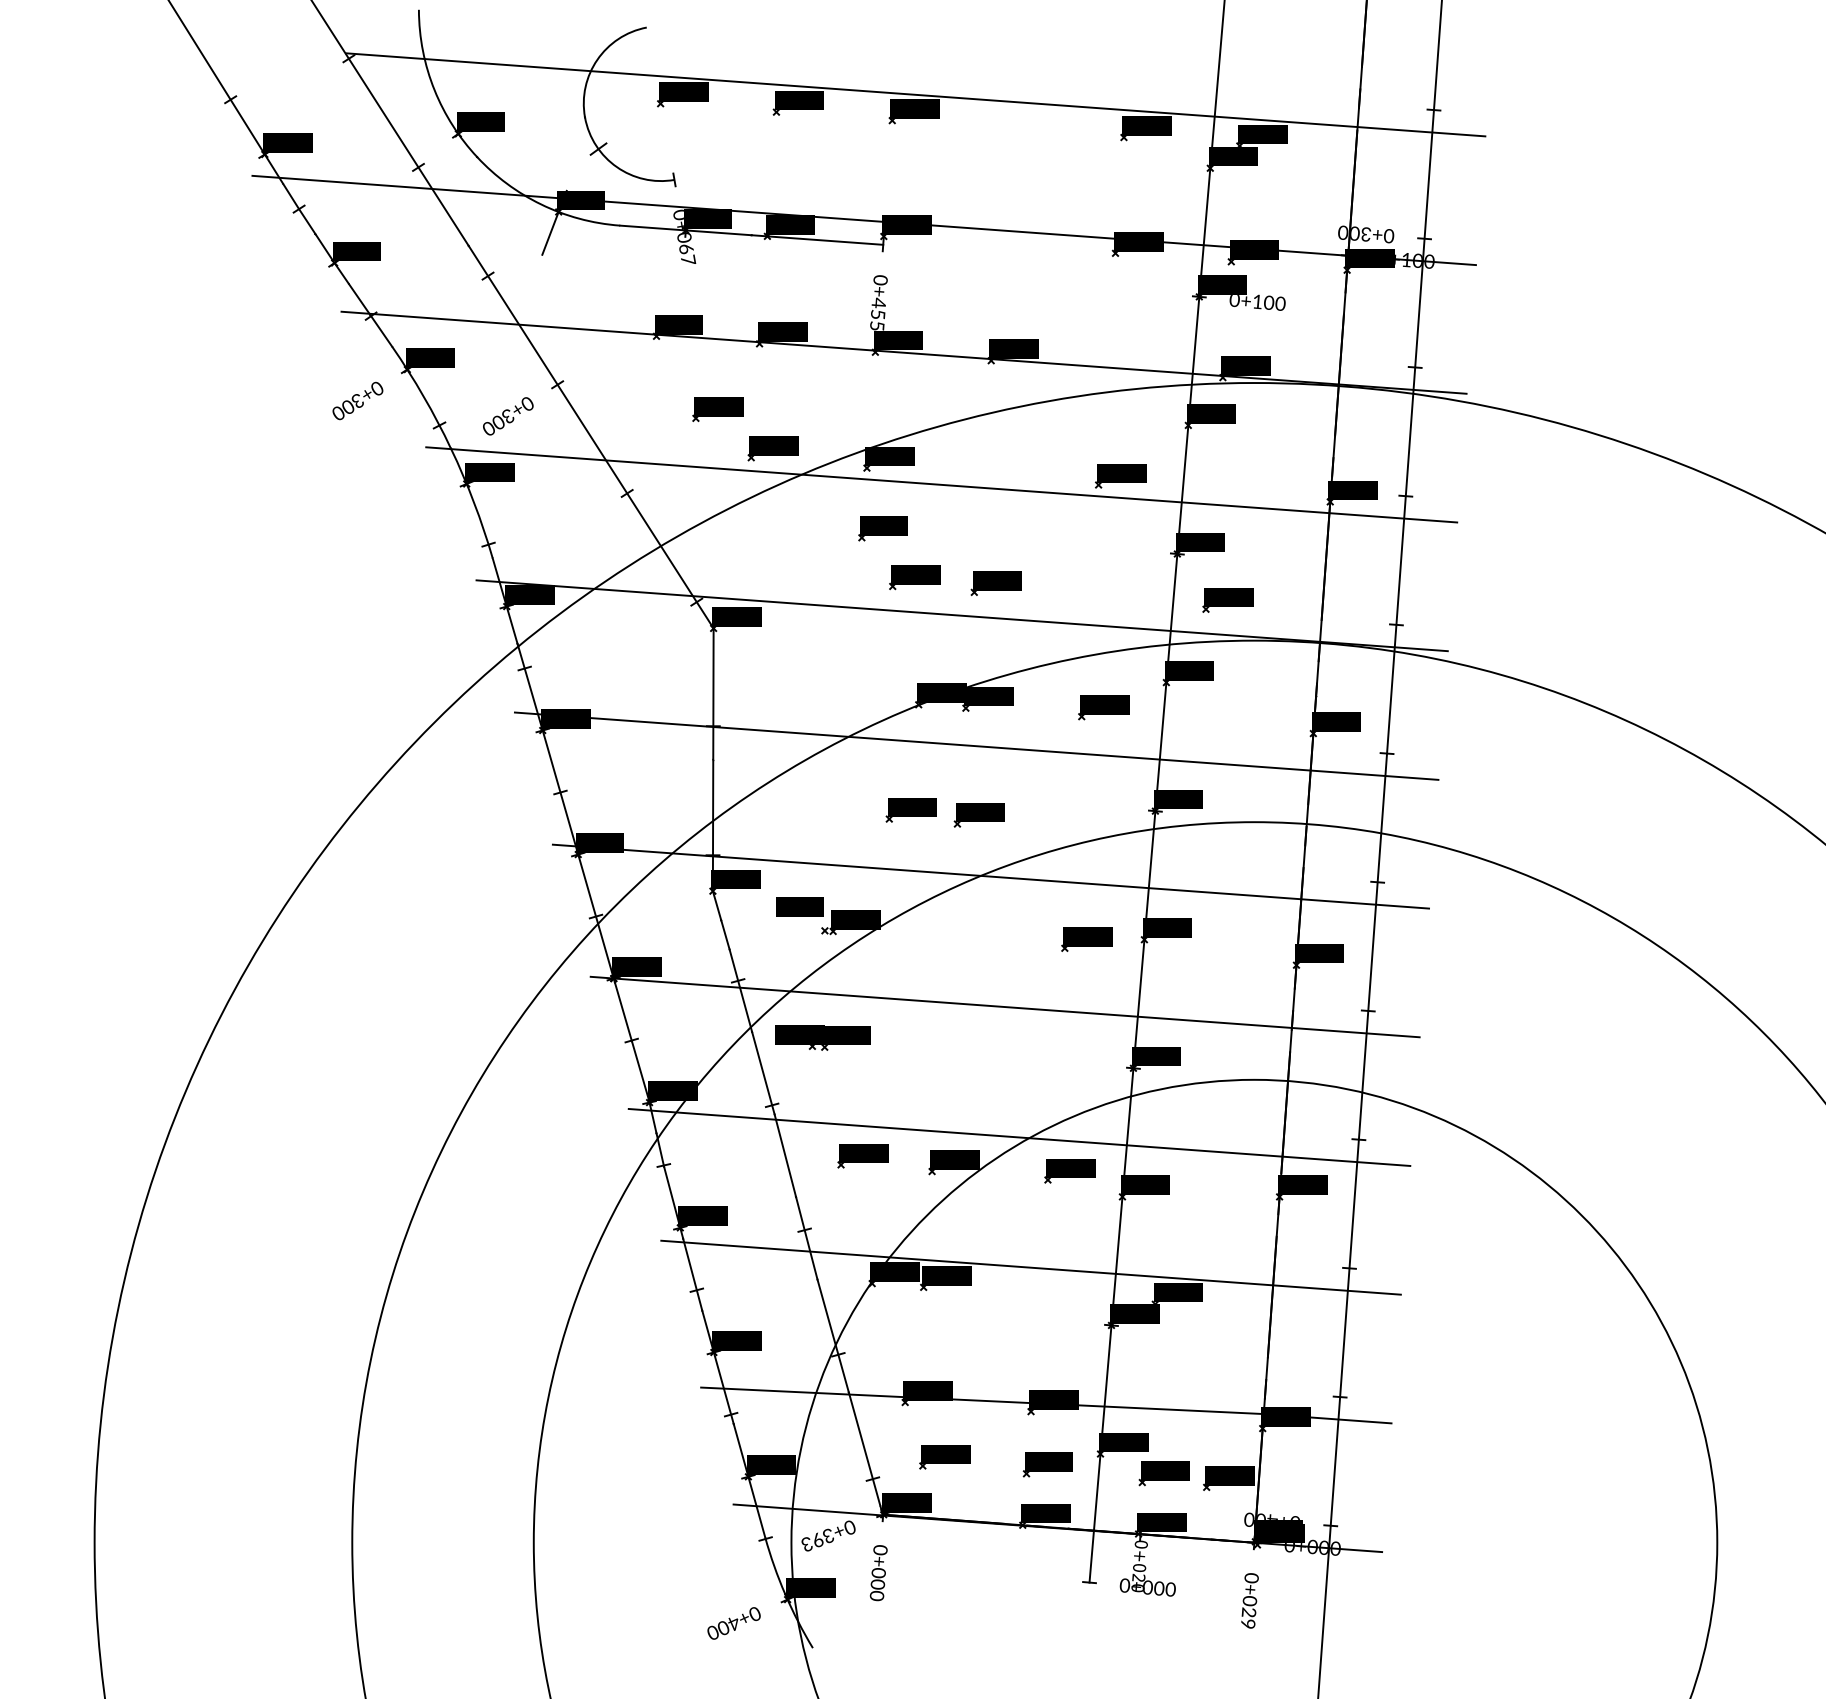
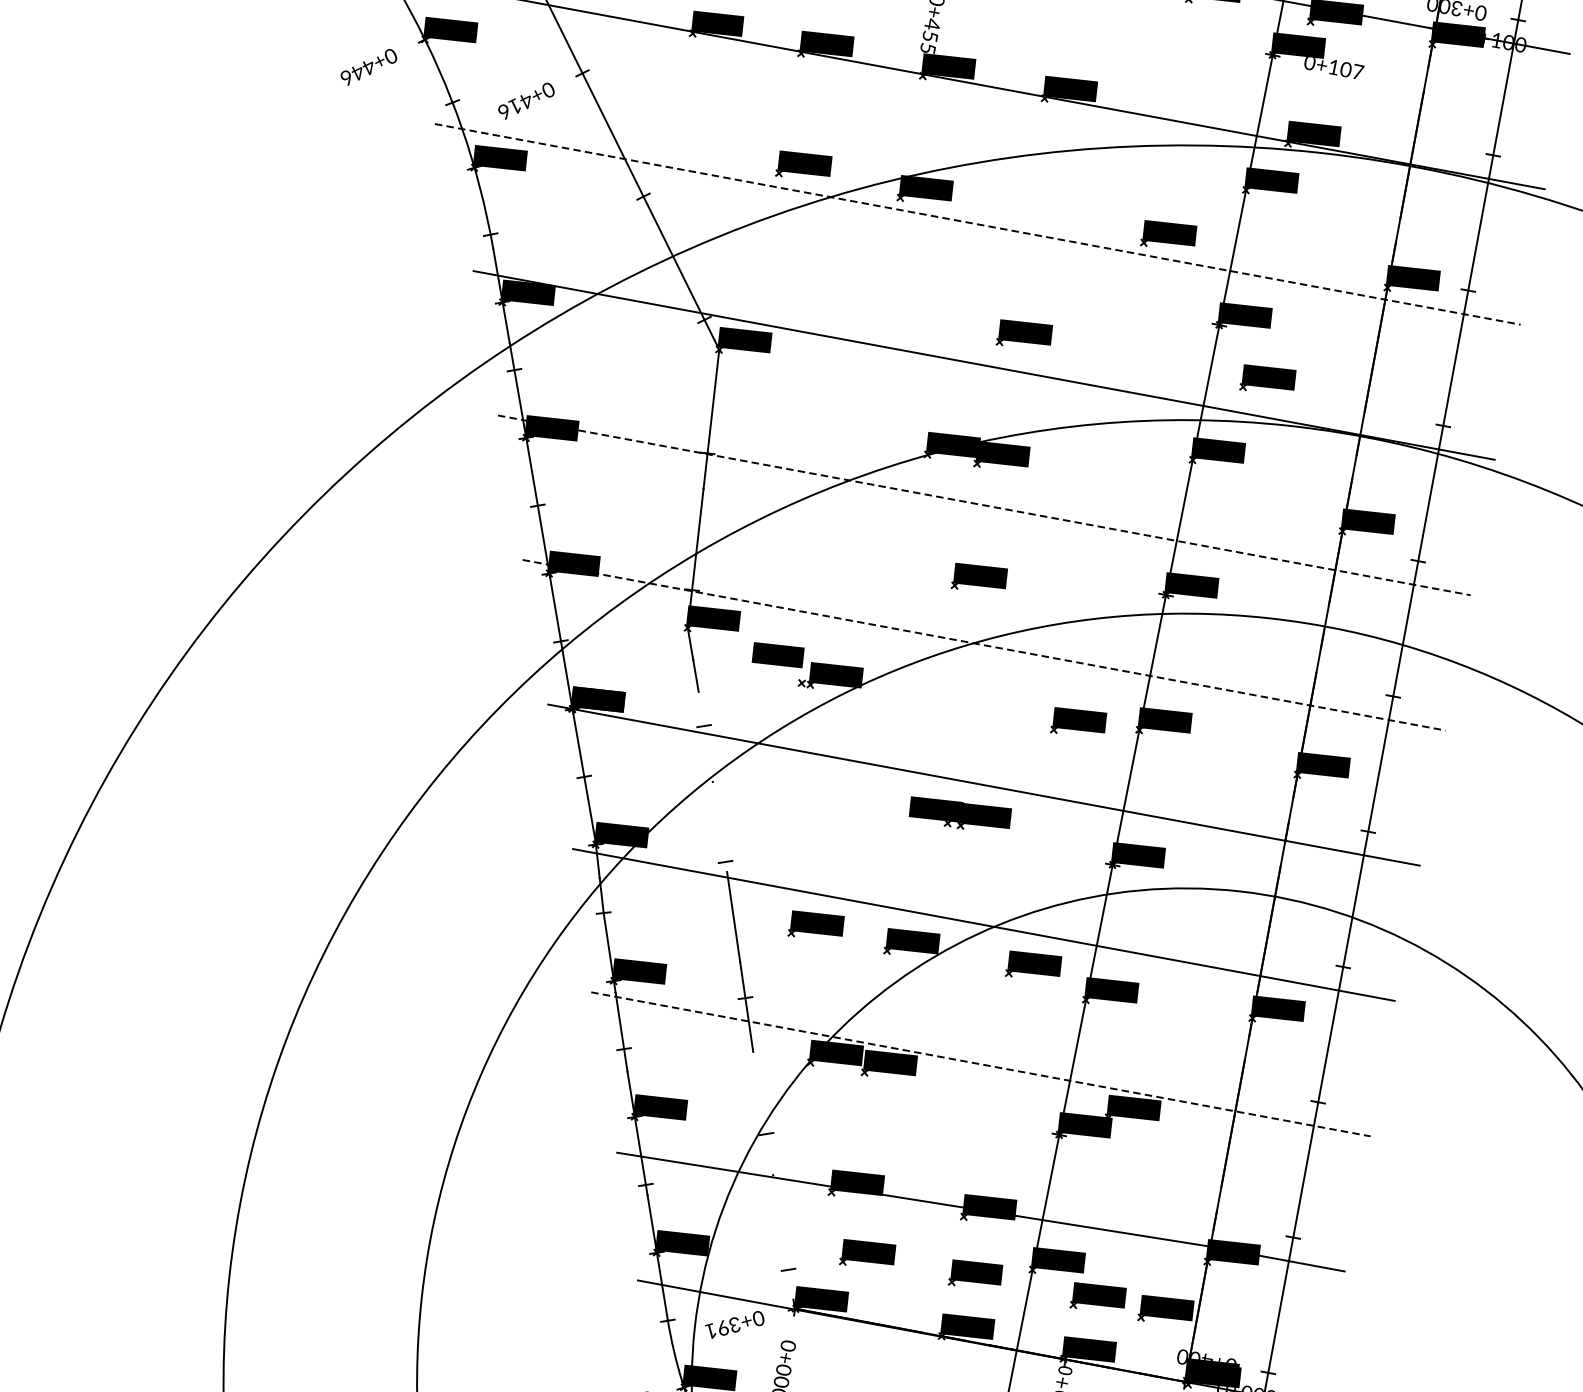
text: (1280, 303) -> (1358, 71), 0+100 -> 0+107
text: (347, 407) -> (357, 72), 0+300 -> 0+446
part: (717, 409) -> (749, 118), removed
text: (498, 422) -> (515, 106), 0+300 -> 0+416
line: (942, 484) -> (978, 224), solid -> dashed
part: (882, 528) -> (909, 263), removed
part: (914, 577) -> (938, 319), removed
part: (1103, 707) -> (1123, 479), removed
line: (977, 746) -> (985, 505), solid -> dashed
part: (910, 810) -> (906, 565), removed
line: (992, 876) -> (985, 645), solid -> dashed
line: (751, 1031) -> (712, 781), removed
part: (822, 1037) -> (959, 815), moved
line: (1032, 1267) -> (982, 1064), solid -> dashed
line: (848, 1392) -> (772, 1175), removed
text: (806, 1543) -> (710, 1330), 0+393 -> 0+391

